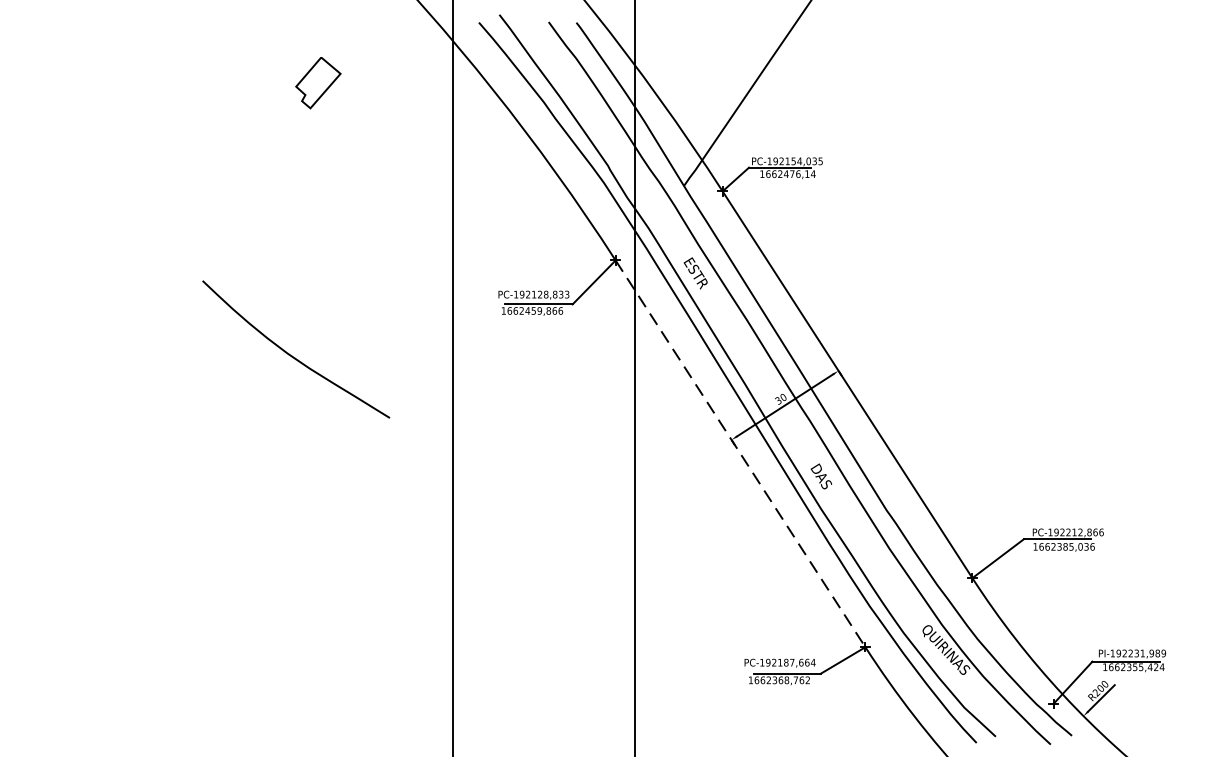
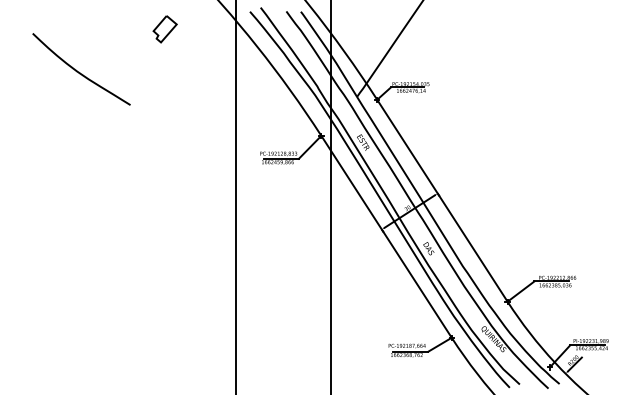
part: (317, 83) -> (164, 29), moved
curve: (292, 353) -> (79, 71), moved
line: (740, 455) -> (386, 237), dashed -> solid

